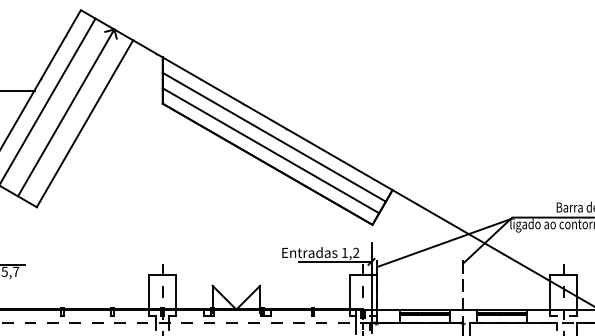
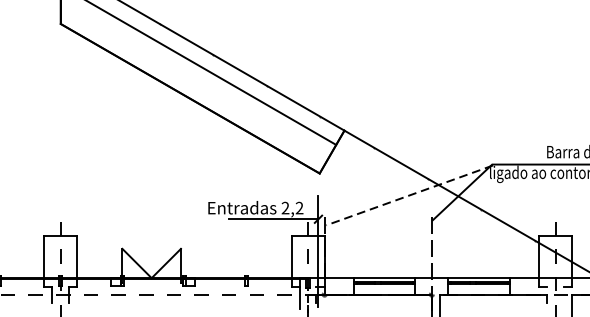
line: (270, 150) -> (193, 81), removed
line: (445, 242) -> (409, 195), solid -> dashed
text: (344, 252) -> (285, 207), 1,2 -> 2,2

